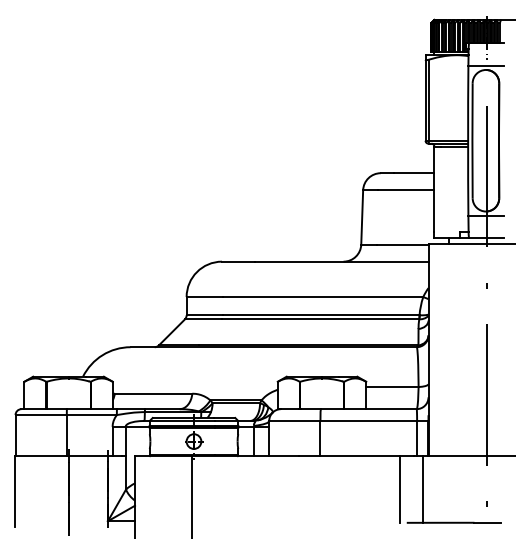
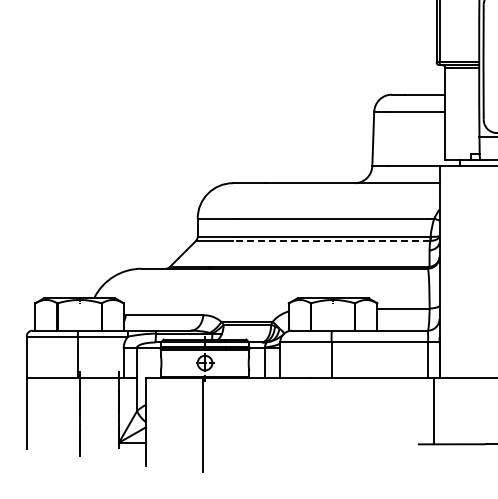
line: (320, 319) -> (331, 241), solid -> dashed
line: (400, 489) -> (411, 411), removed

